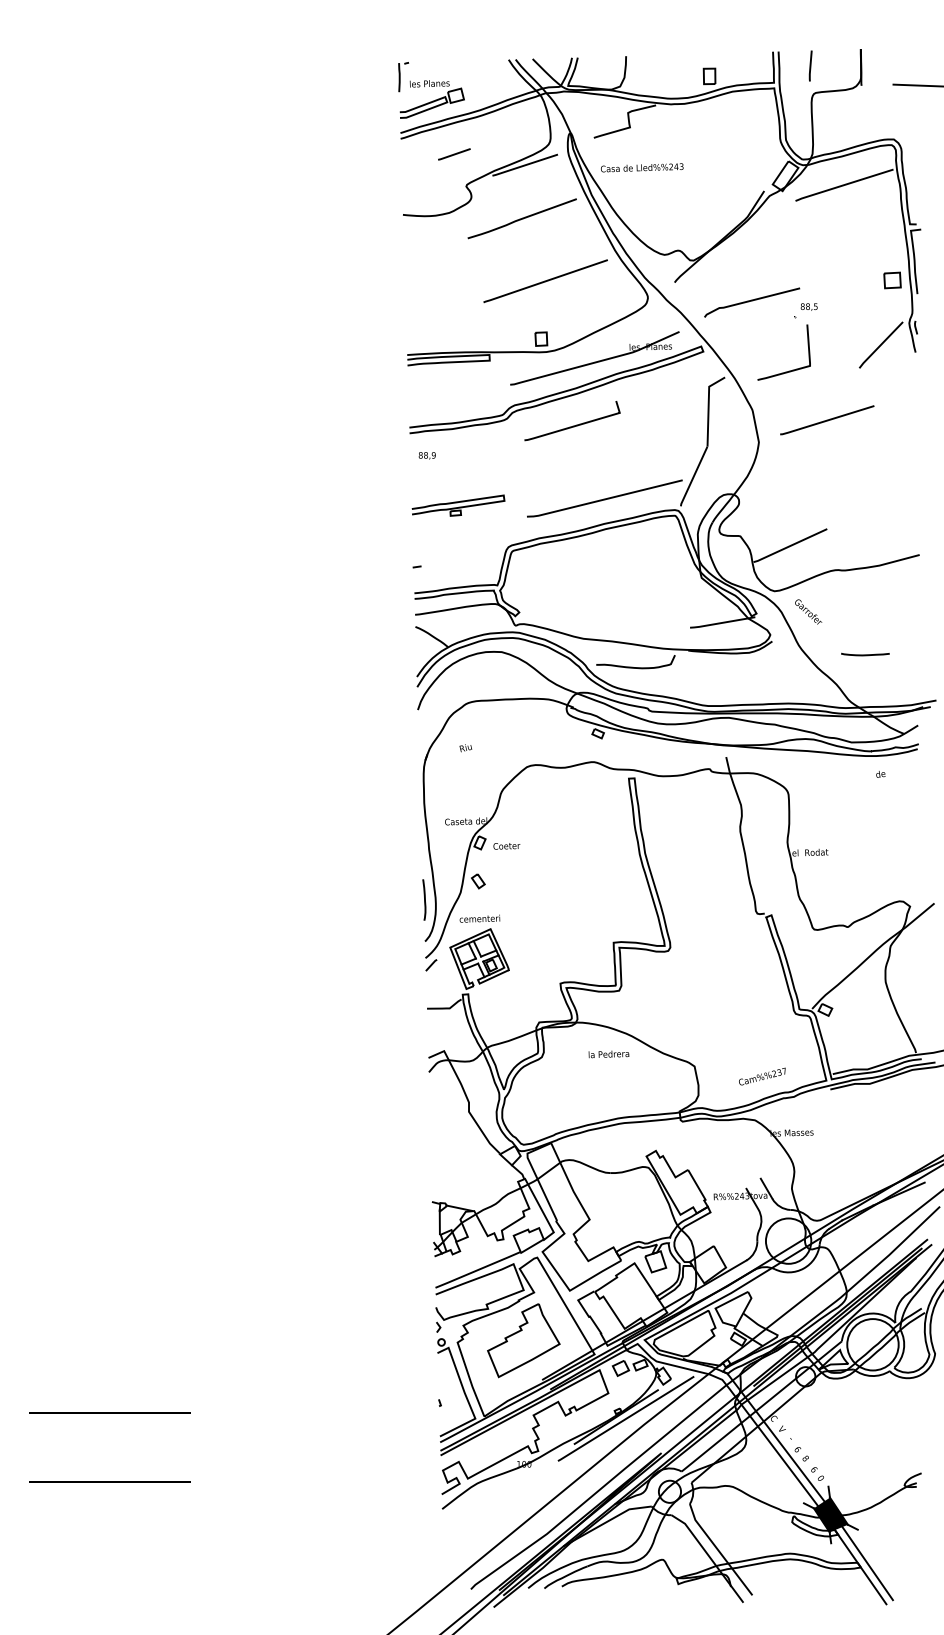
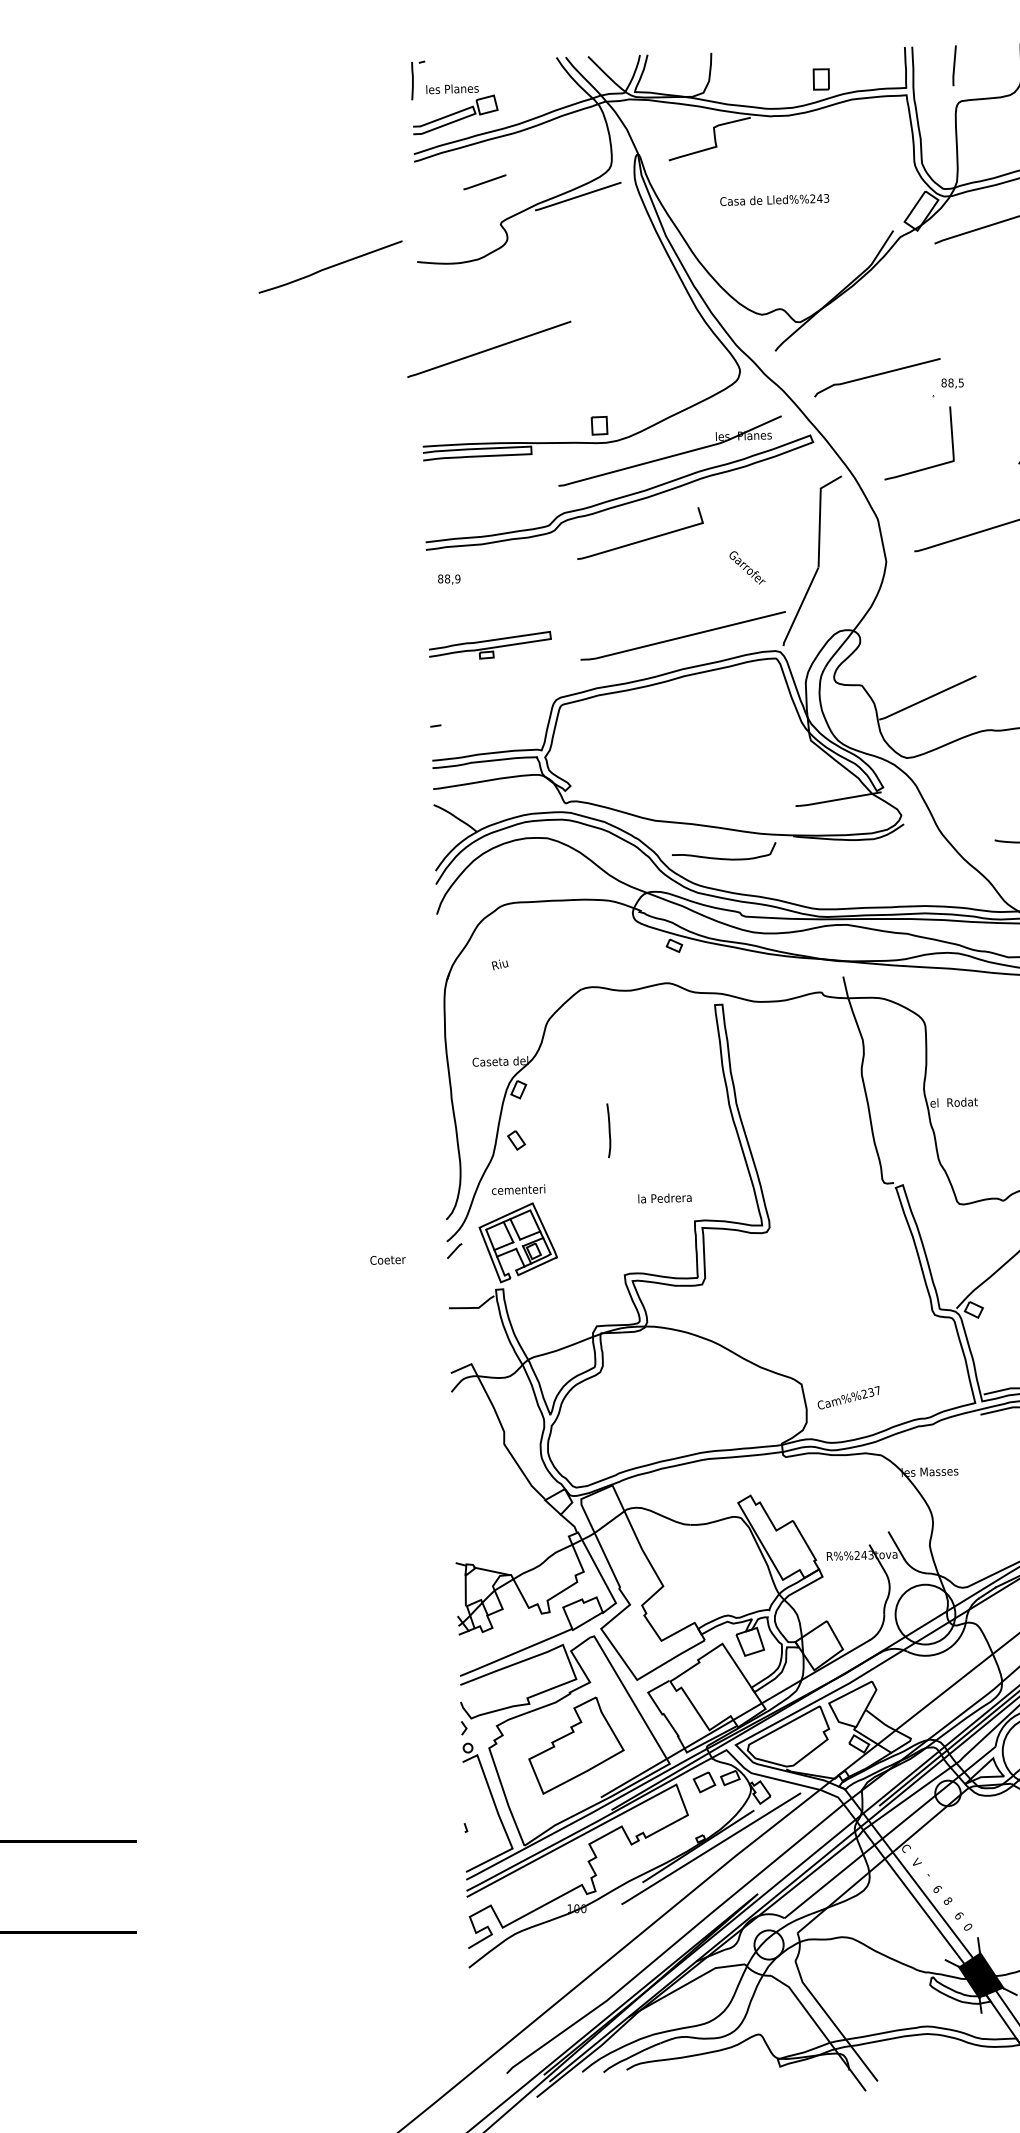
text: (642, 167) -> (775, 199), moved
line: (521, 218) -> (329, 266), moved
line: (545, 281) -> (489, 349), moved
text: (808, 611) -> (747, 567), moved
text: (506, 846) -> (387, 1260), moved
curve: (424, 899) -> (608, 1130), moved
text: (608, 1054) -> (664, 1198), moved
text: (762, 1076) -> (848, 1397), moved

